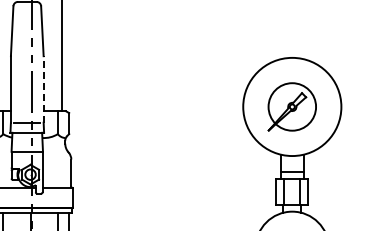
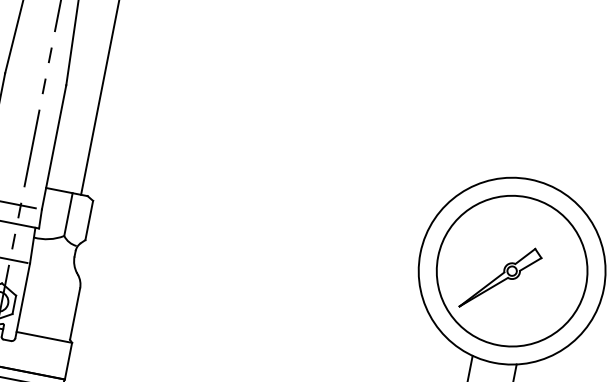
line: (43, 88) -> (54, 145), dashed -> solid
circle: (291, 106) -> (510, 270), size x1.67

